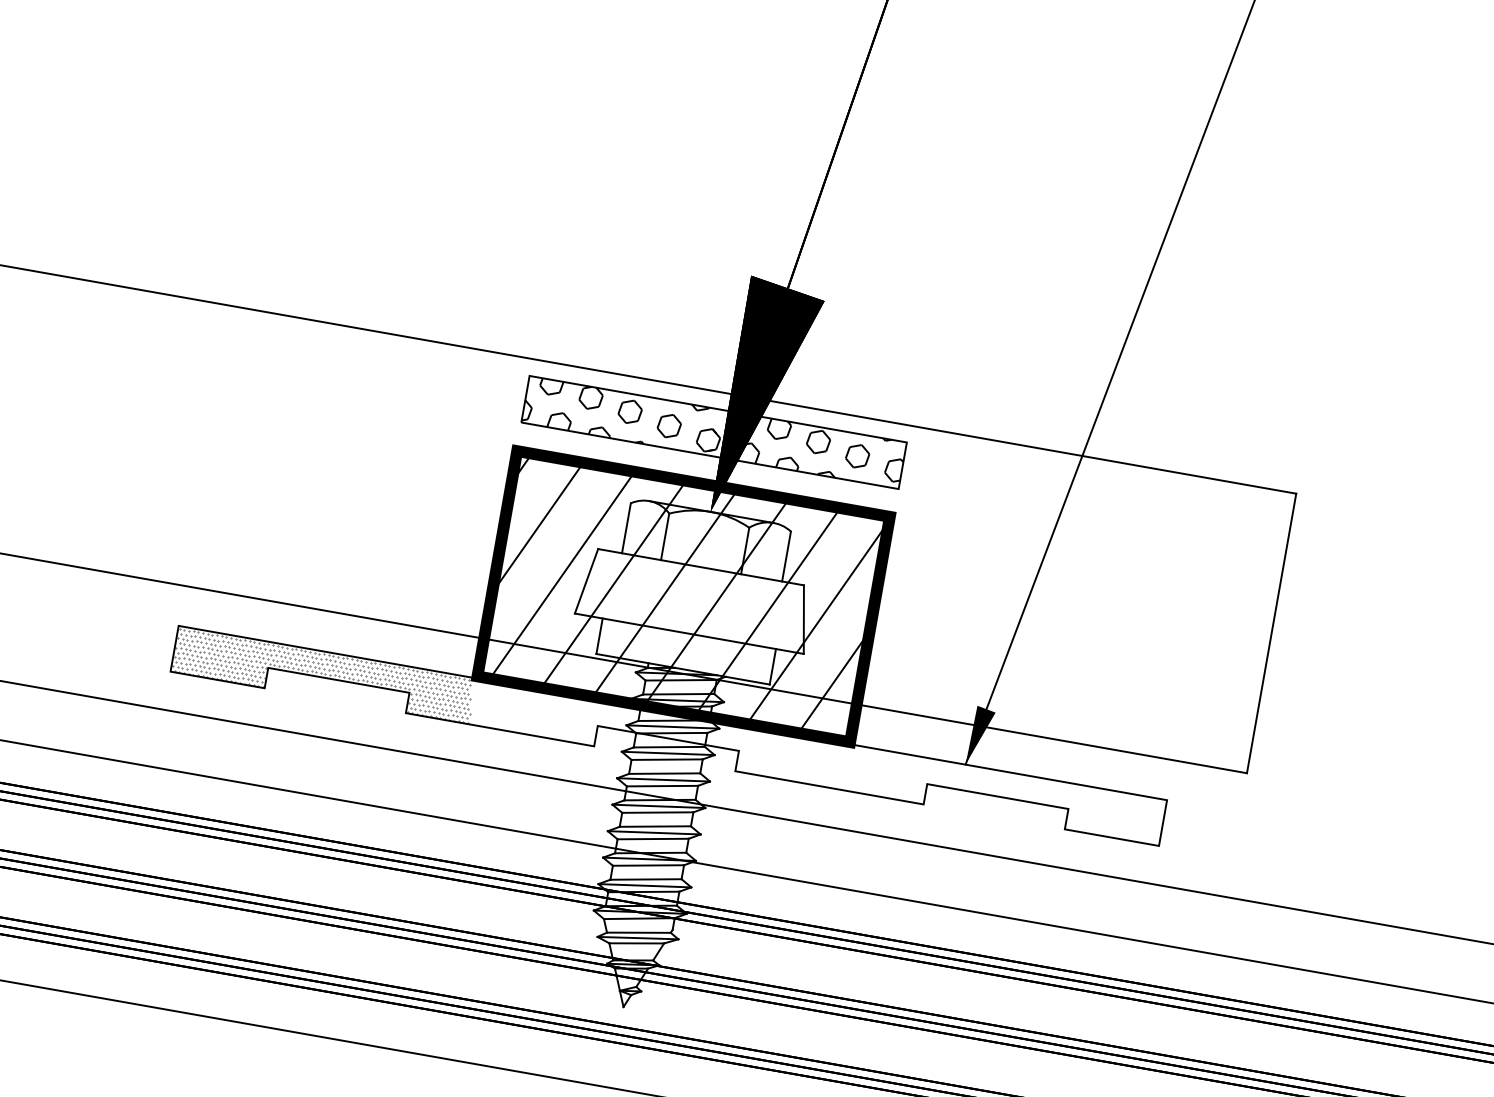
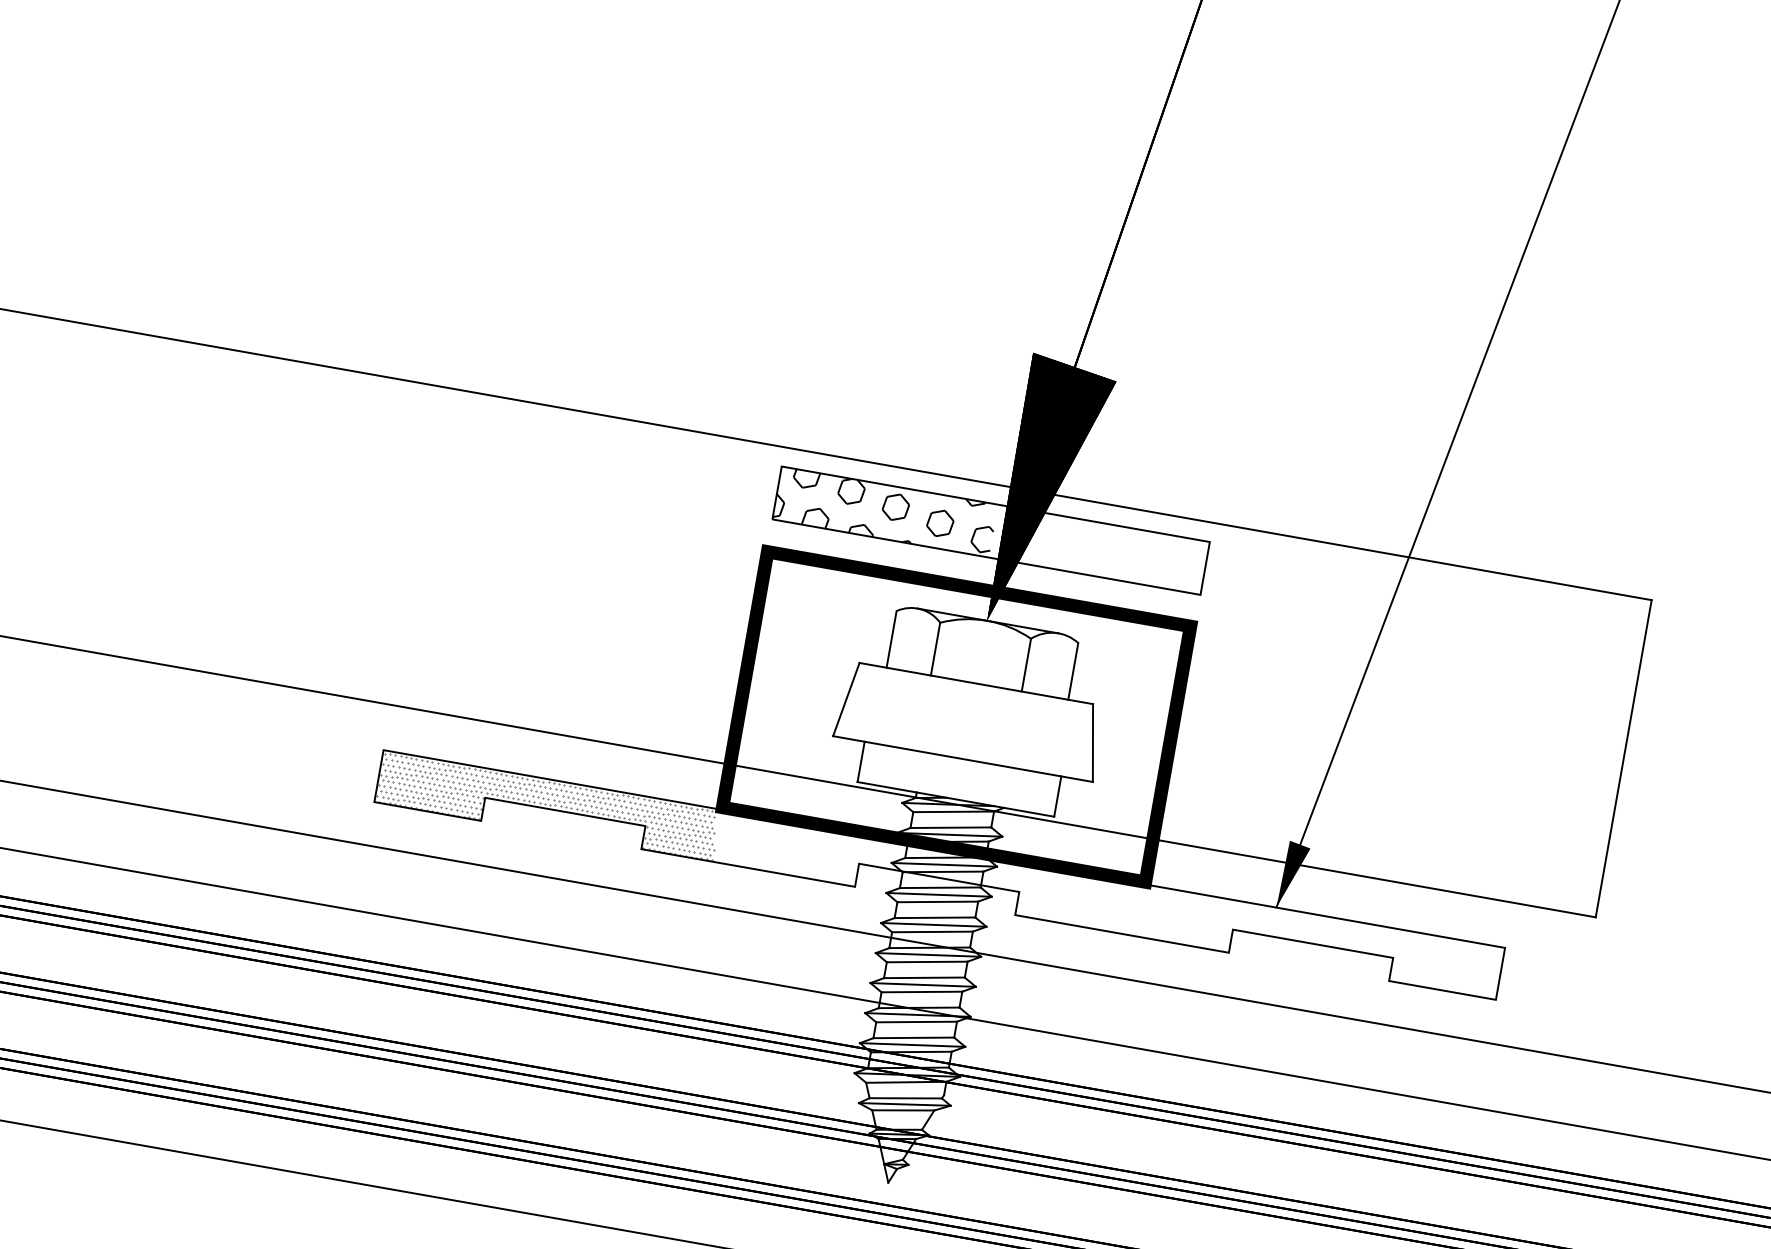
hatch: (805, 446) -> (1094, 546), removed
hatch: (688, 597) -> (962, 717), removed

